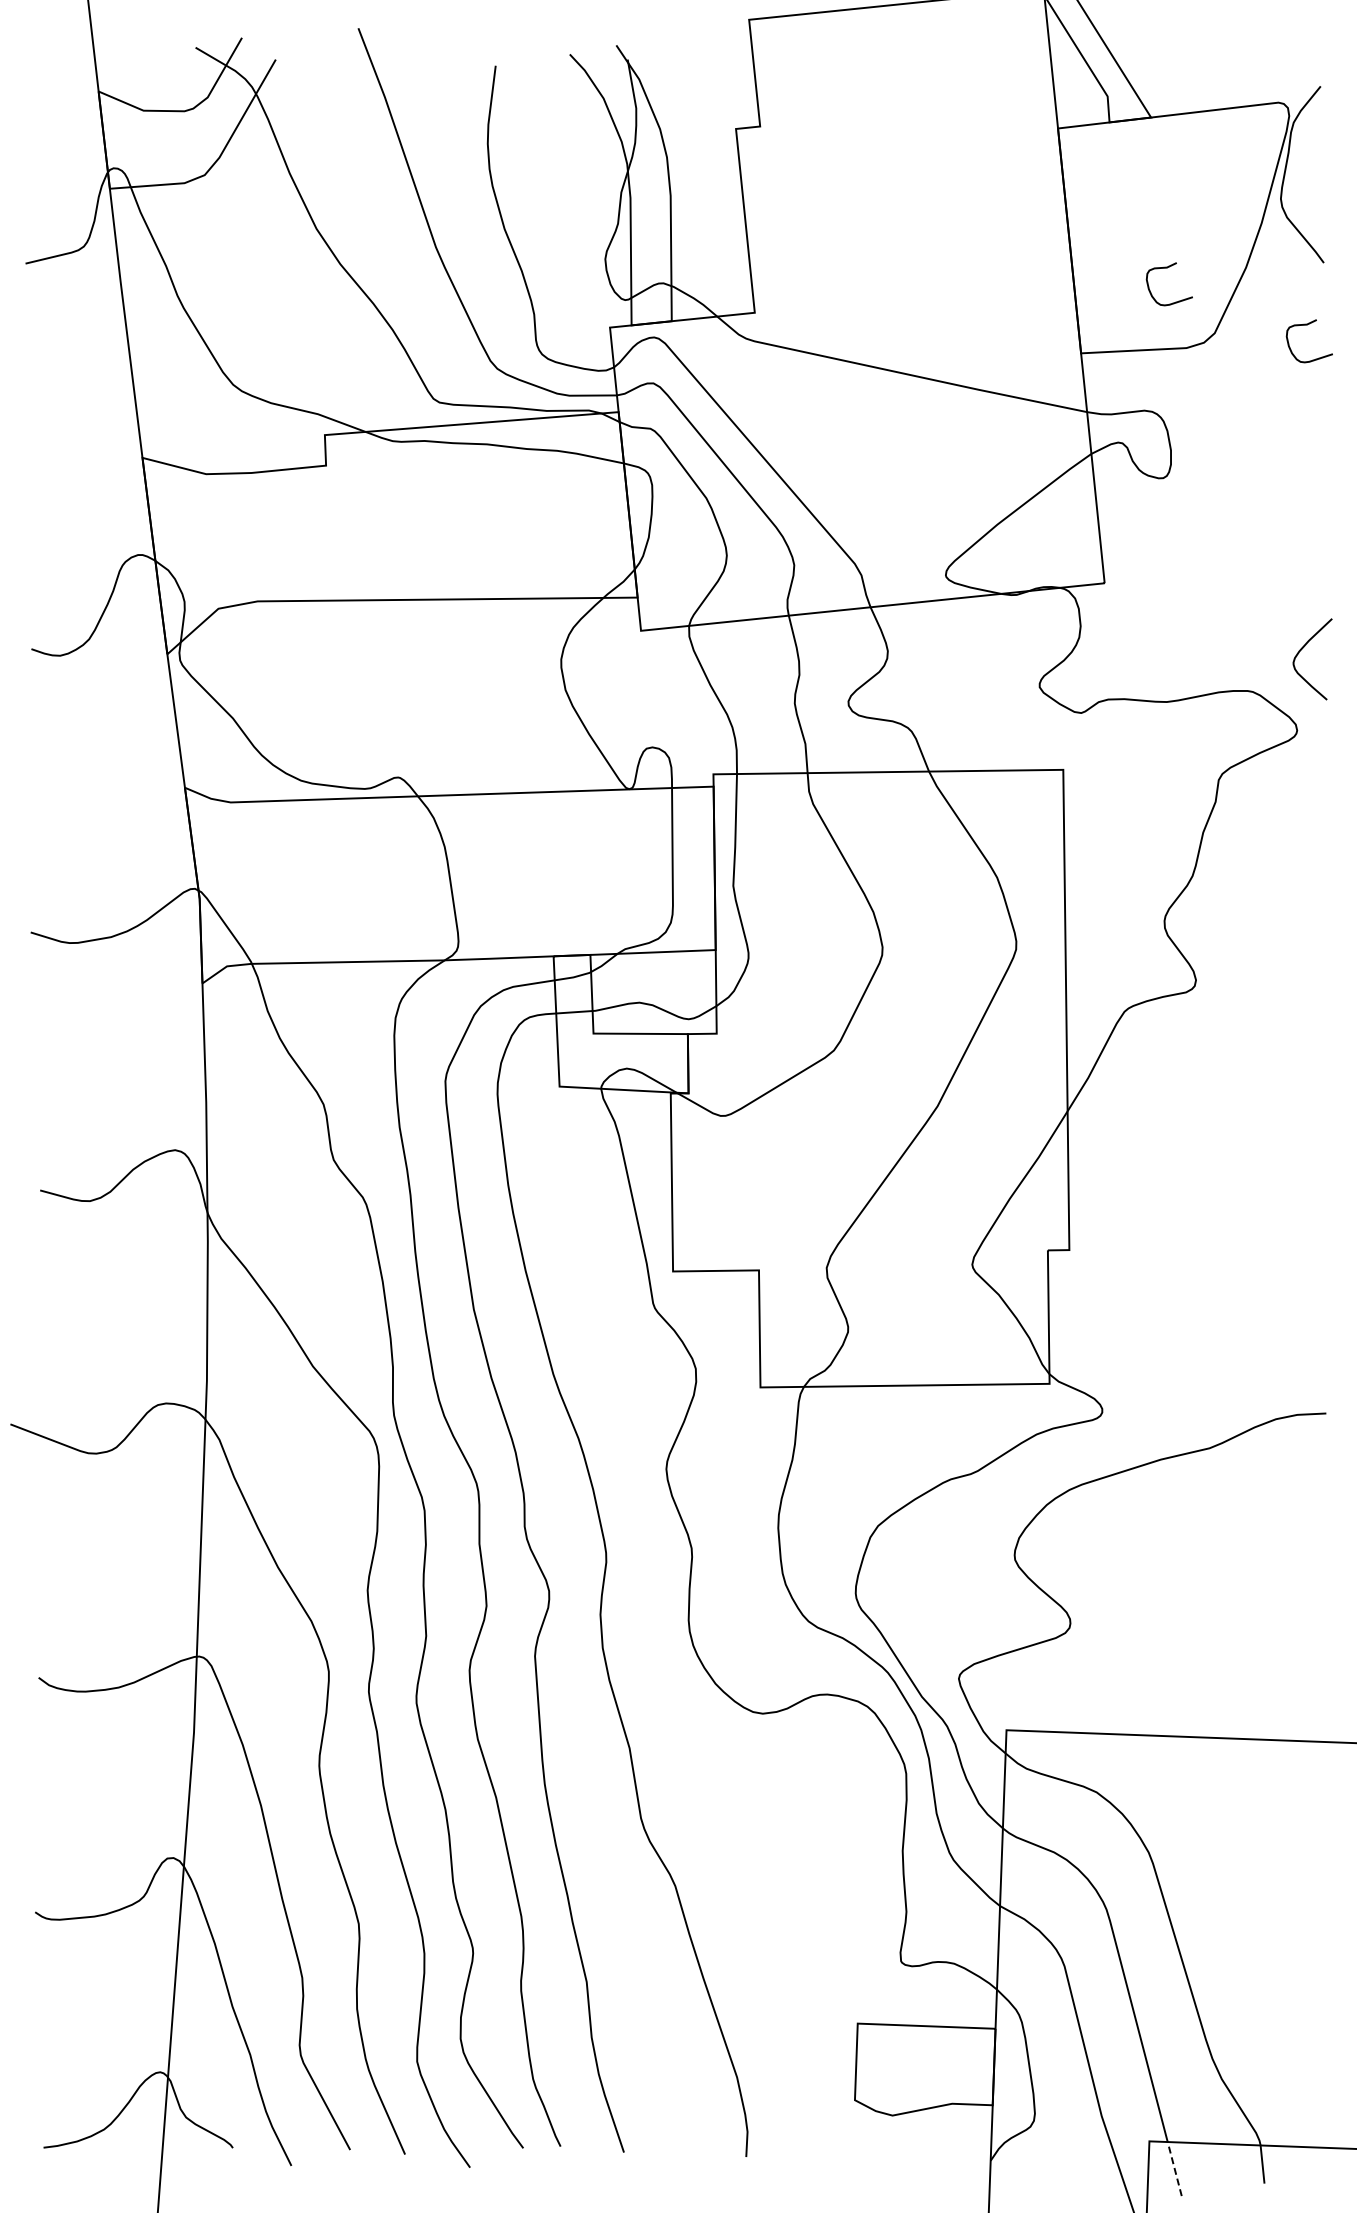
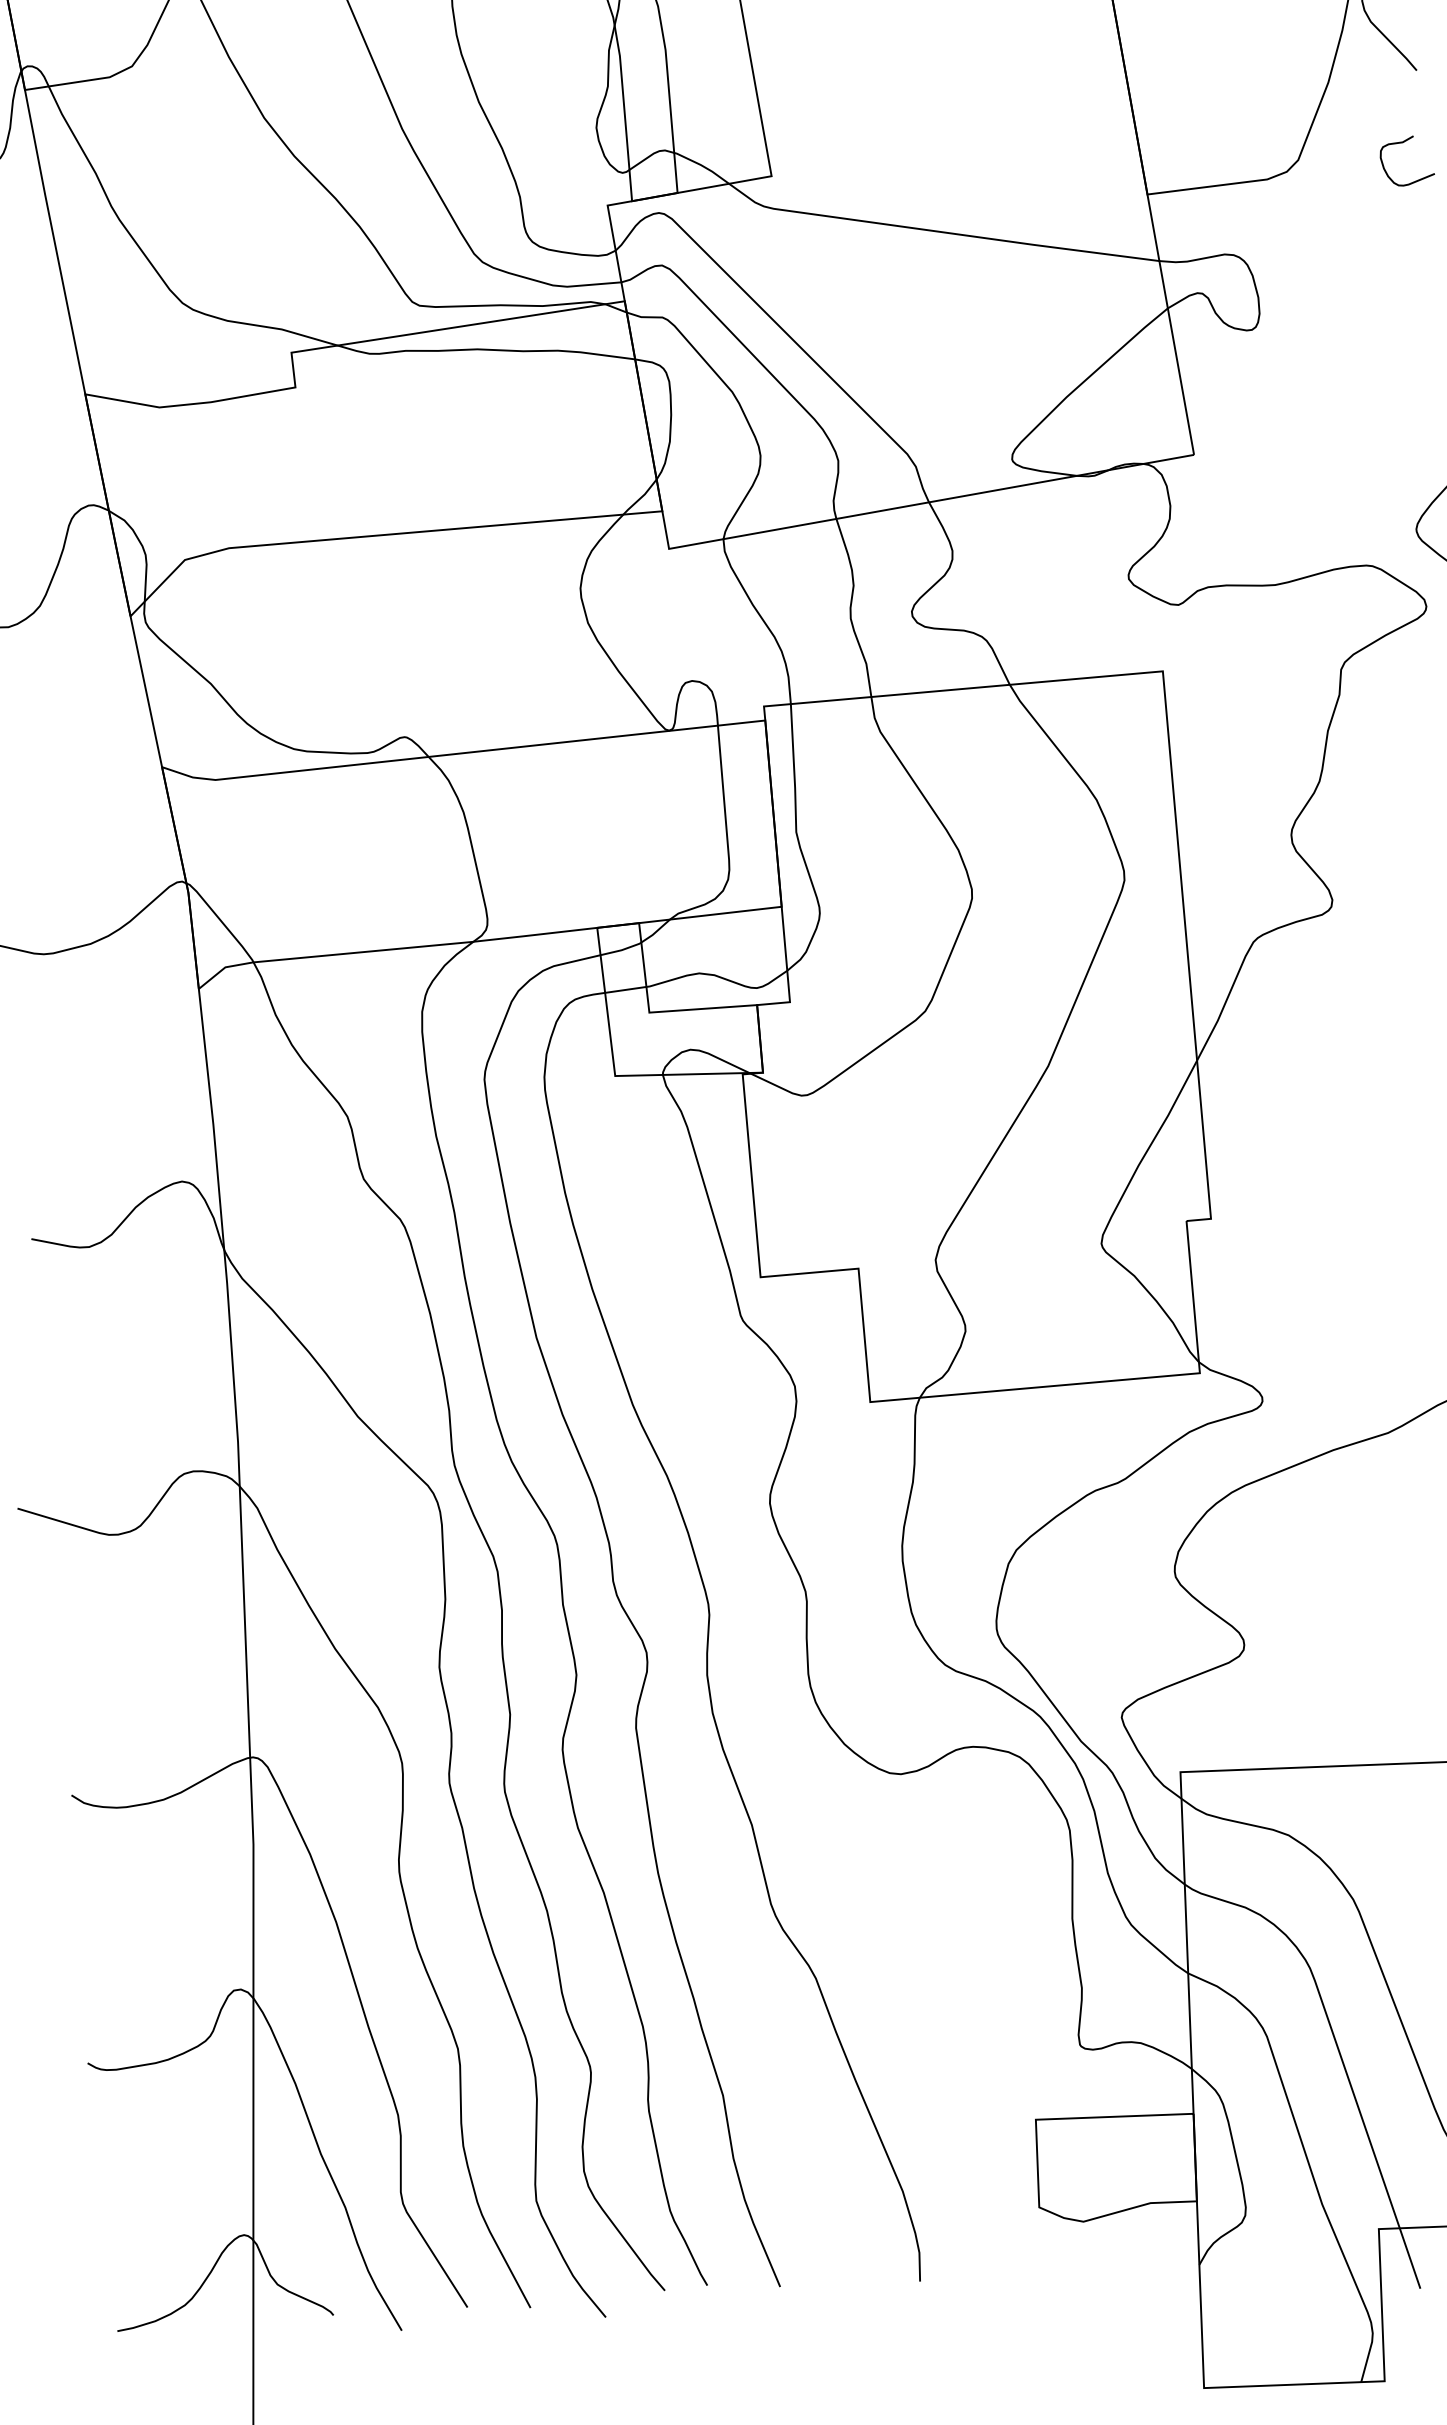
curve: (1167, 268) -> (1238, 90), removed
line: (1174, 2169) -> (1409, 2259), dashed -> solid

